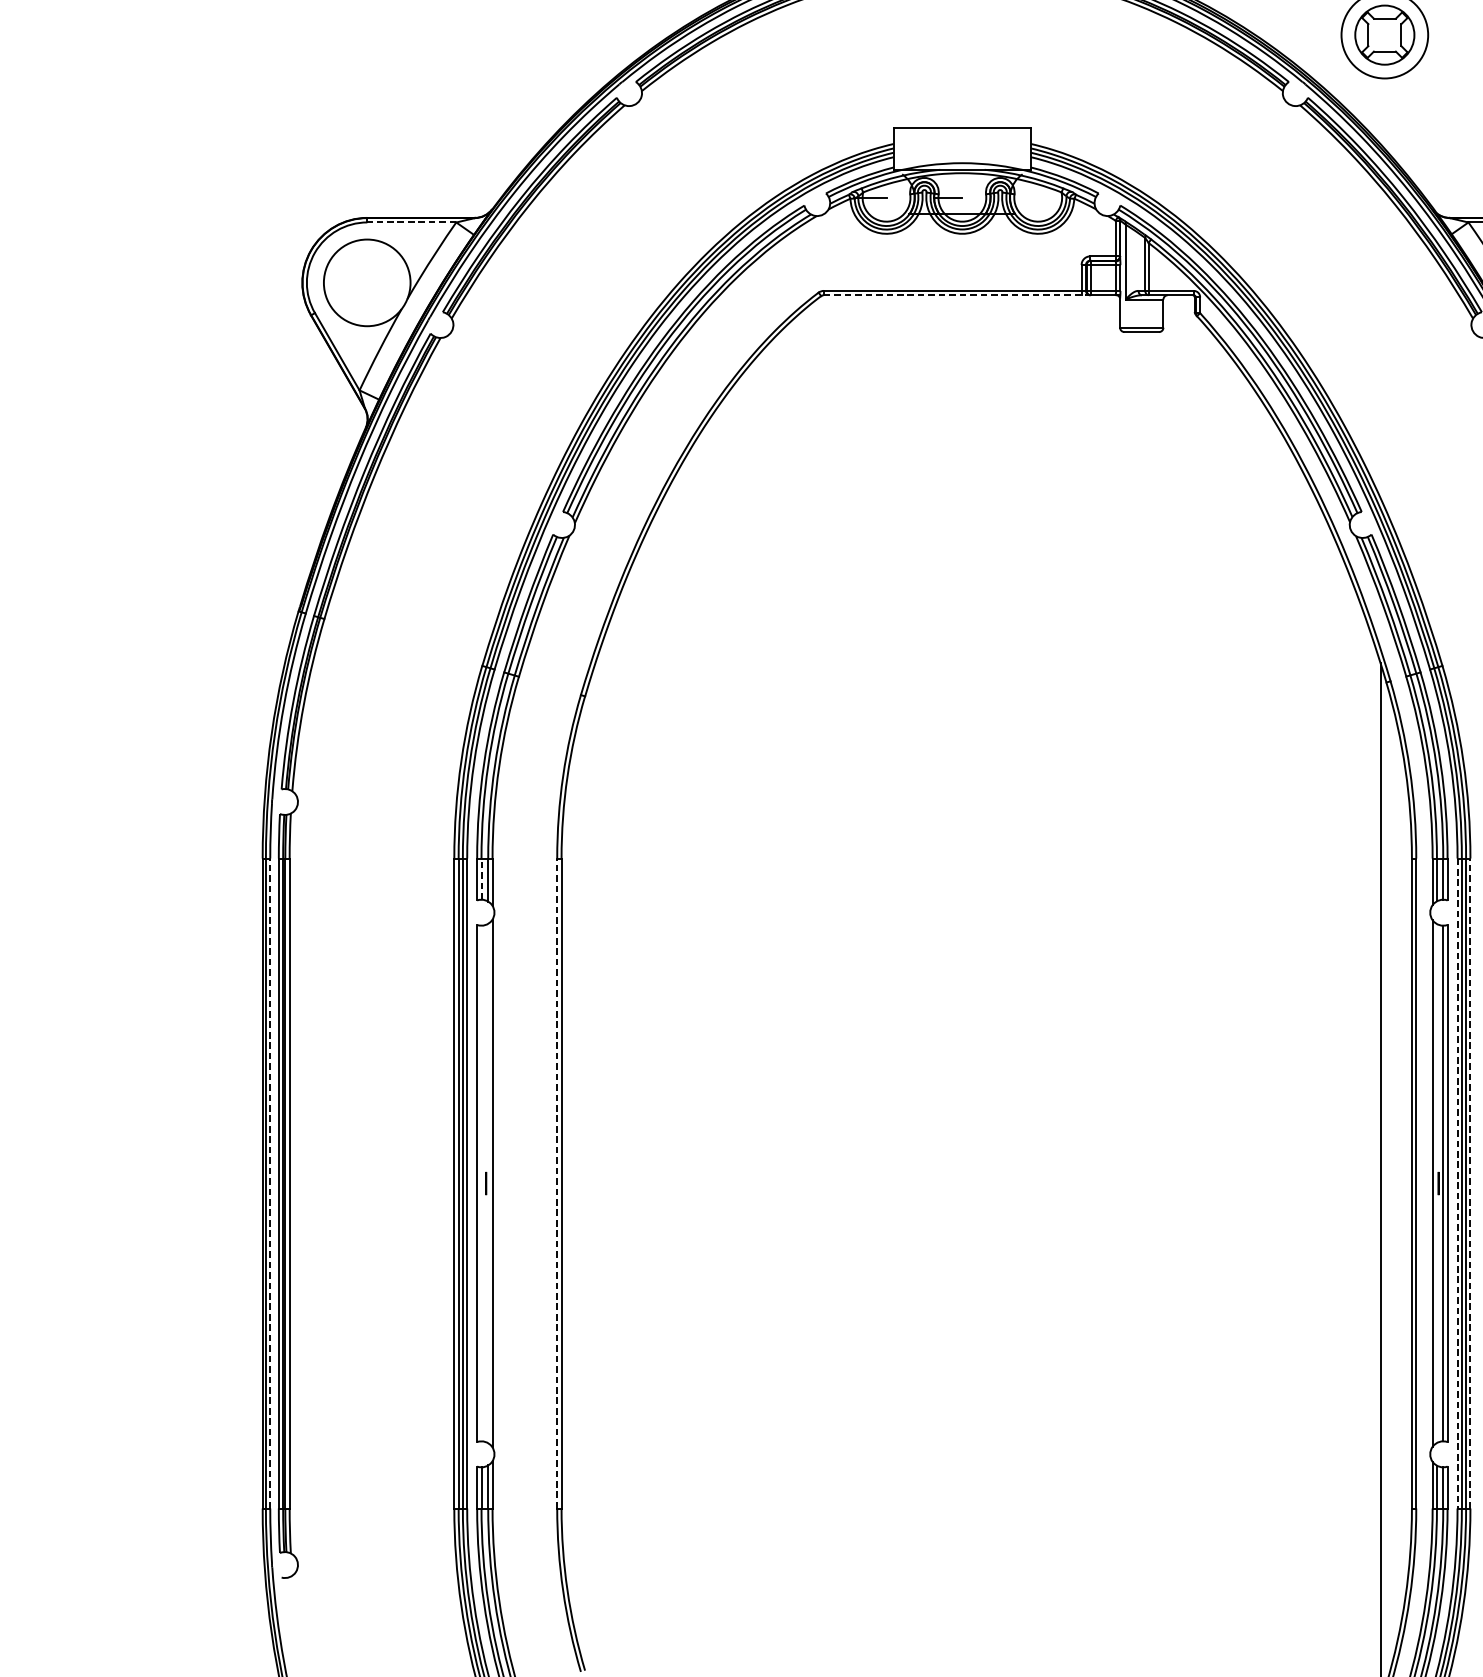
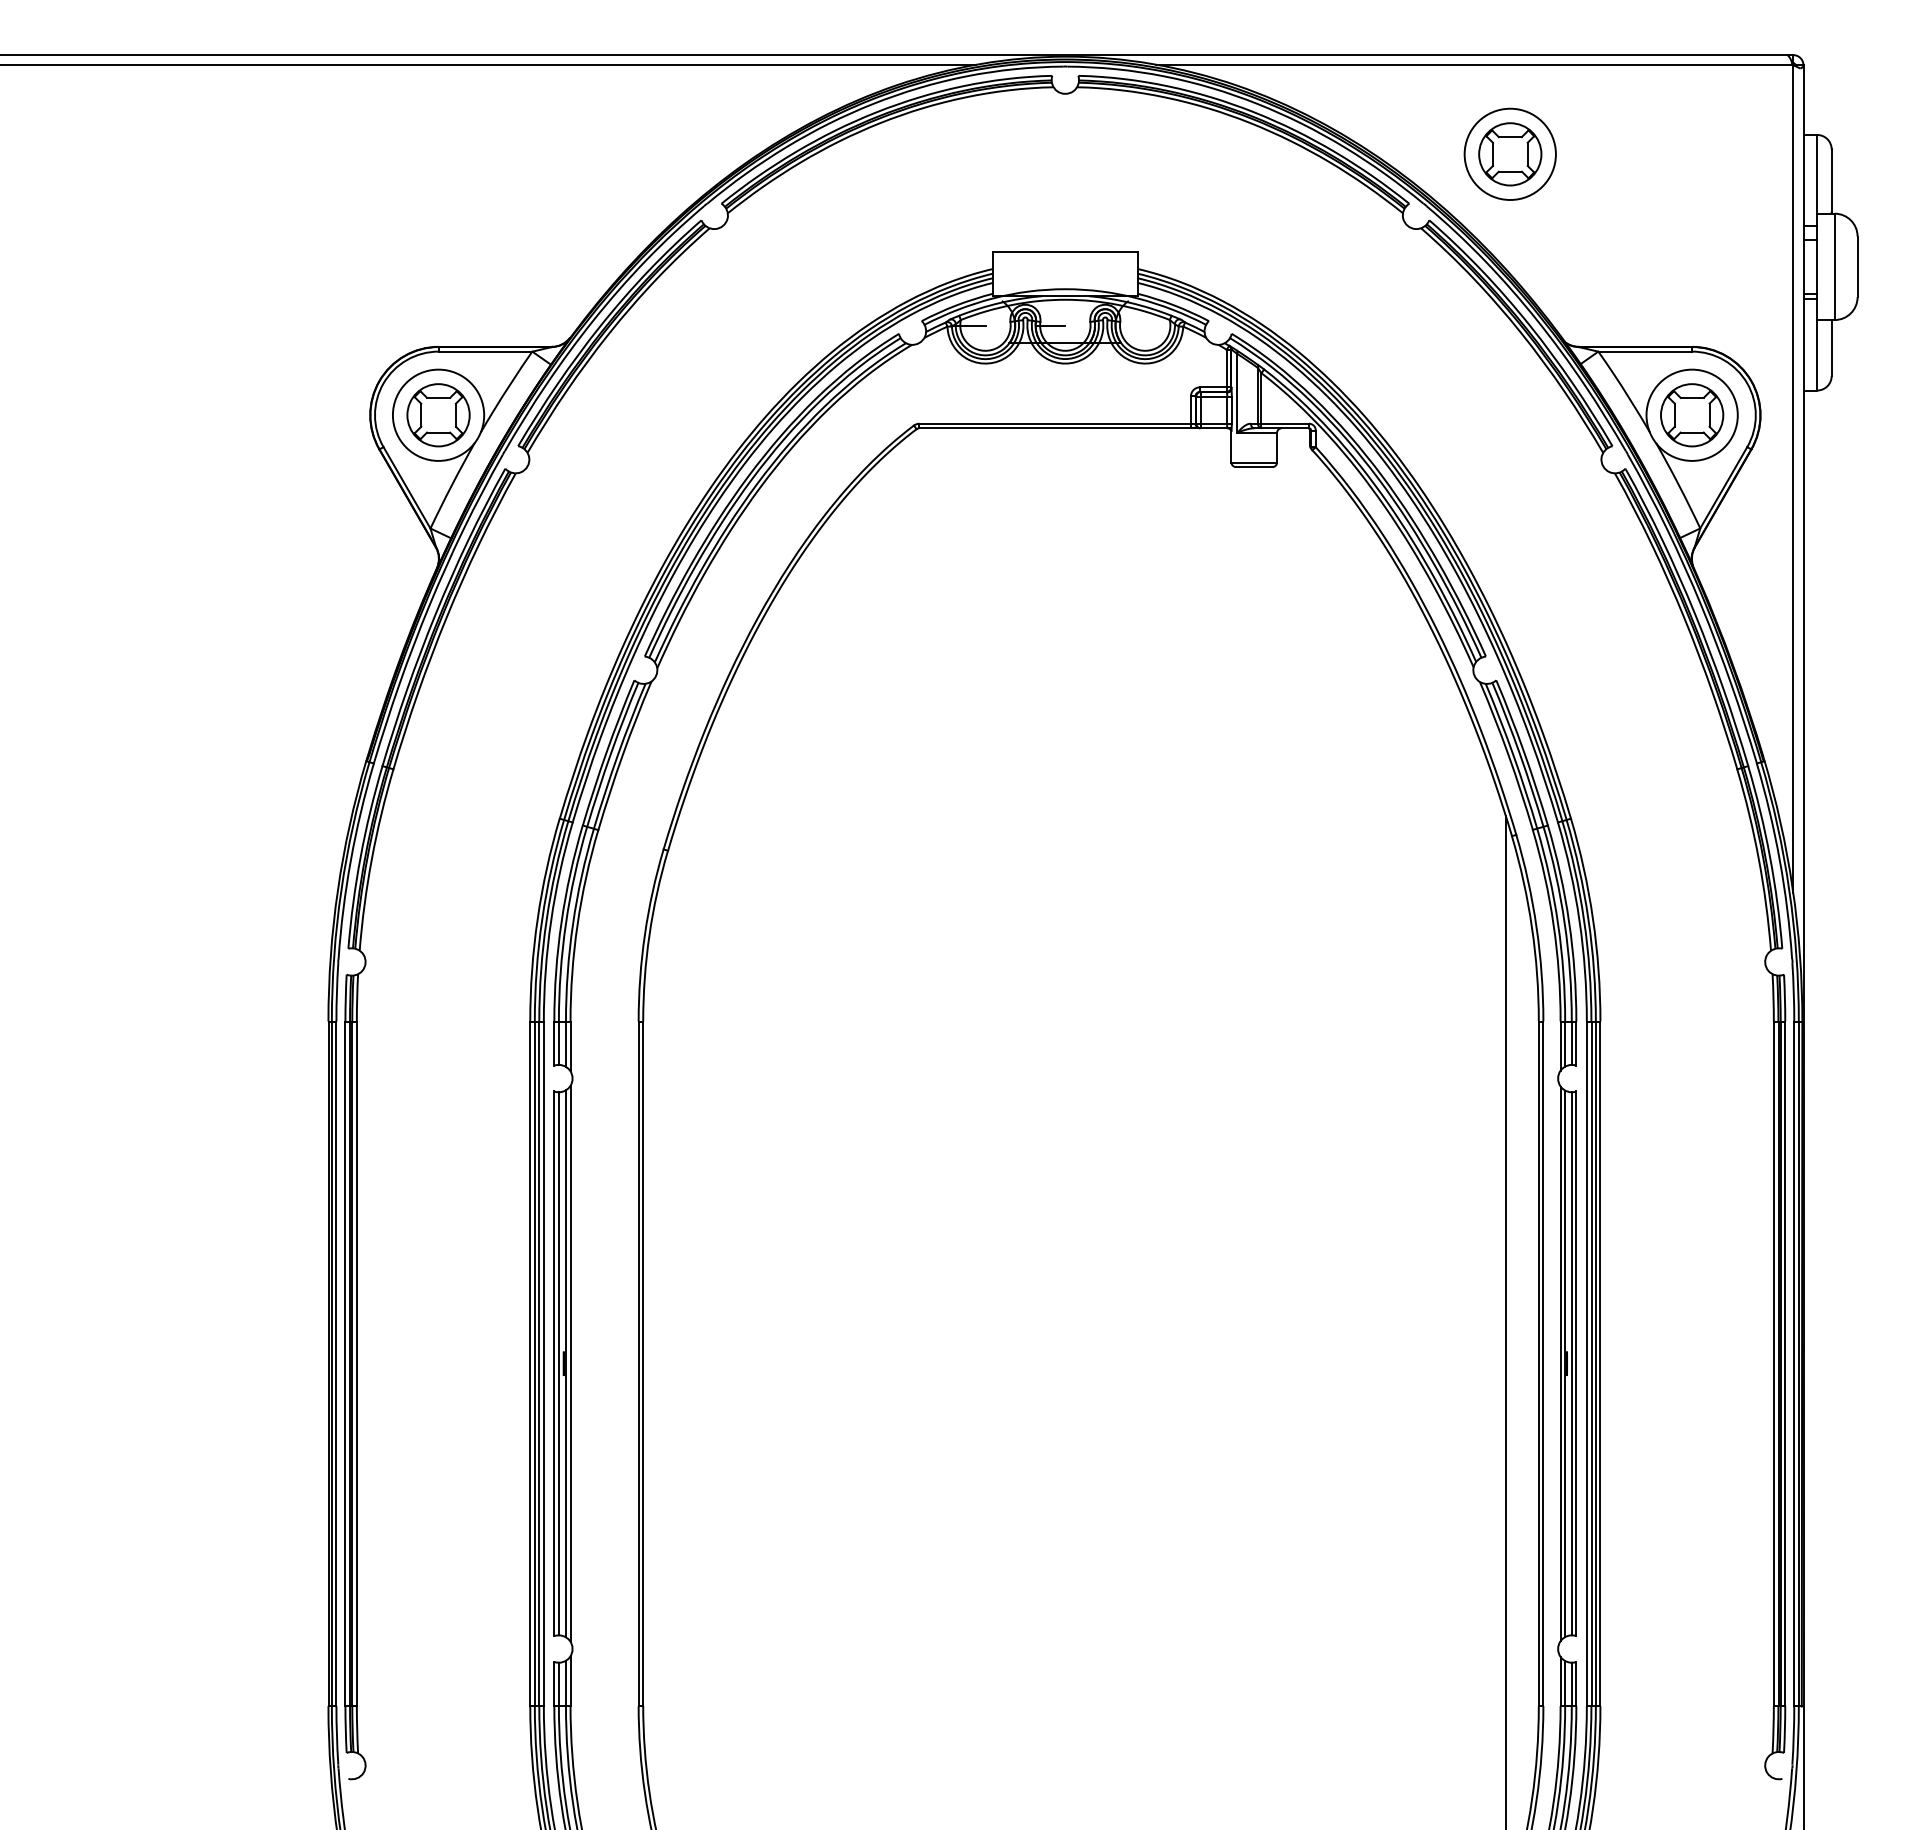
line: (411, 222) -> (485, 351), dashed -> solid
part: (367, 283) -> (438, 415), added
line: (954, 295) -> (1057, 428), dashed -> solid
line: (482, 879) -> (559, 1043), dashed -> solid
line: (270, 1183) -> (336, 1363), dashed -> solid
line: (482, 1183) -> (559, 1363), added
line: (487, 1183) -> (565, 1363), added
line: (557, 1183) -> (638, 1363), dashed -> solid
line: (1437, 1183) -> (1565, 1363), added
line: (1470, 1183) -> (1600, 1363), dashed -> solid
line: (1457, 1184) -> (1586, 1364), dashed -> solid

